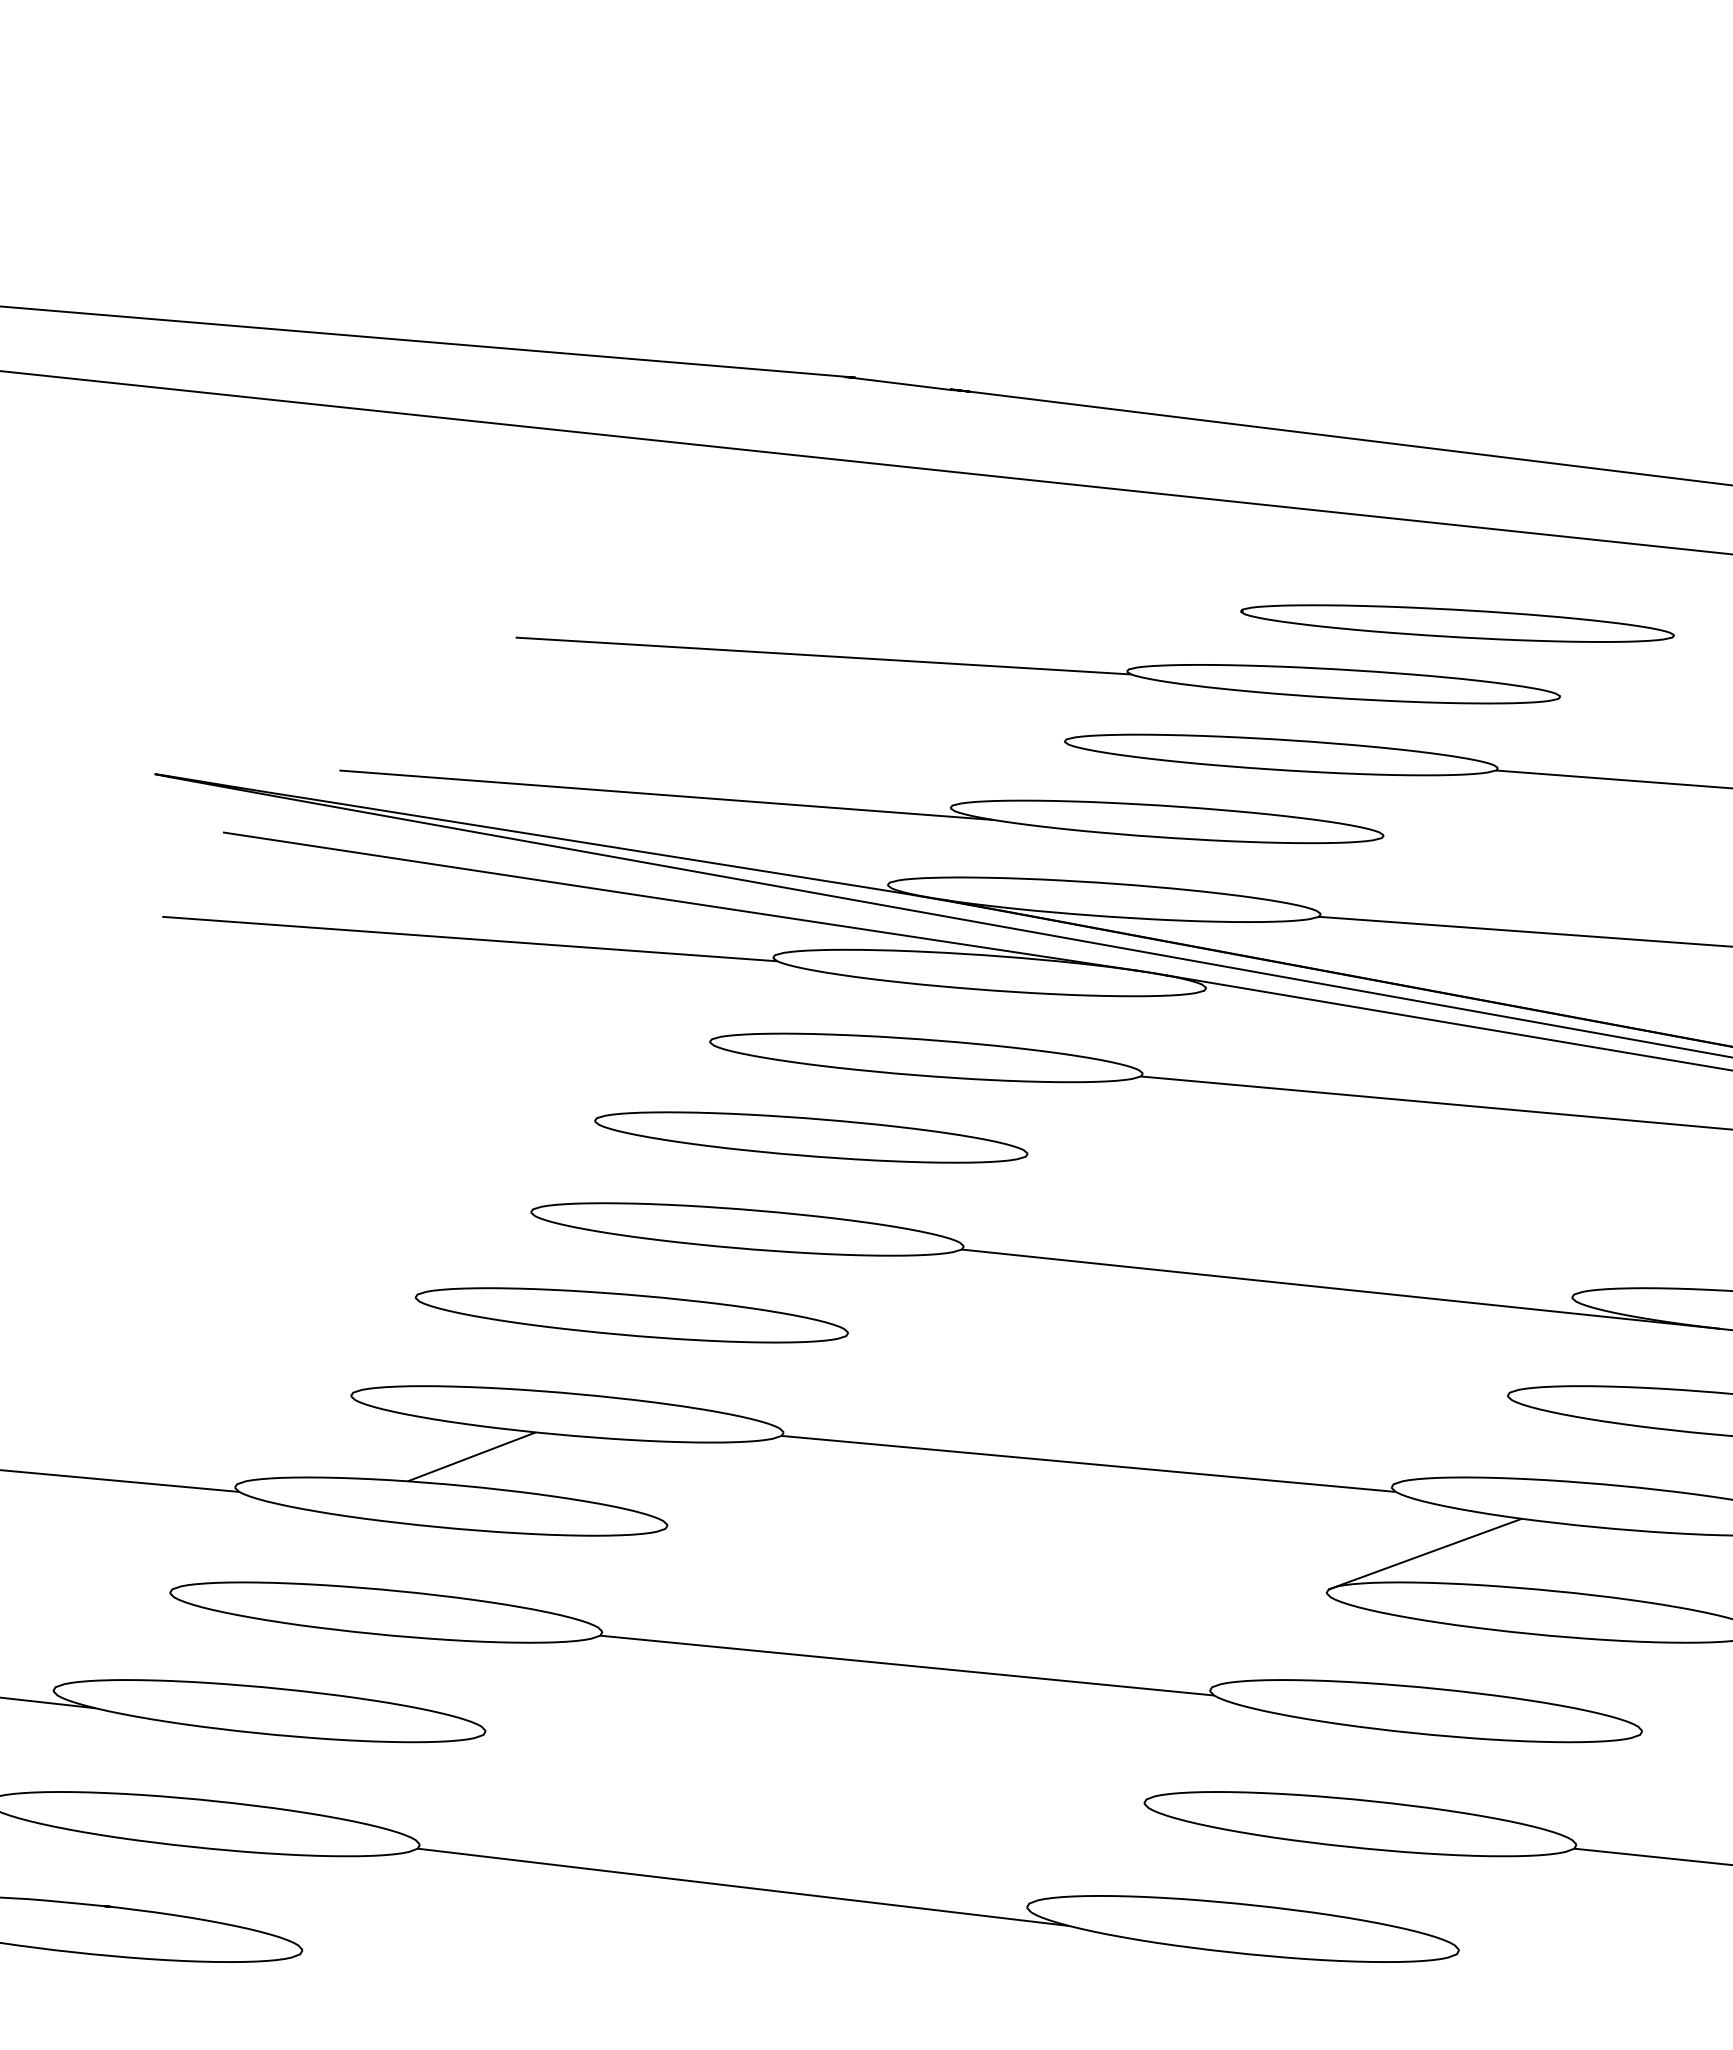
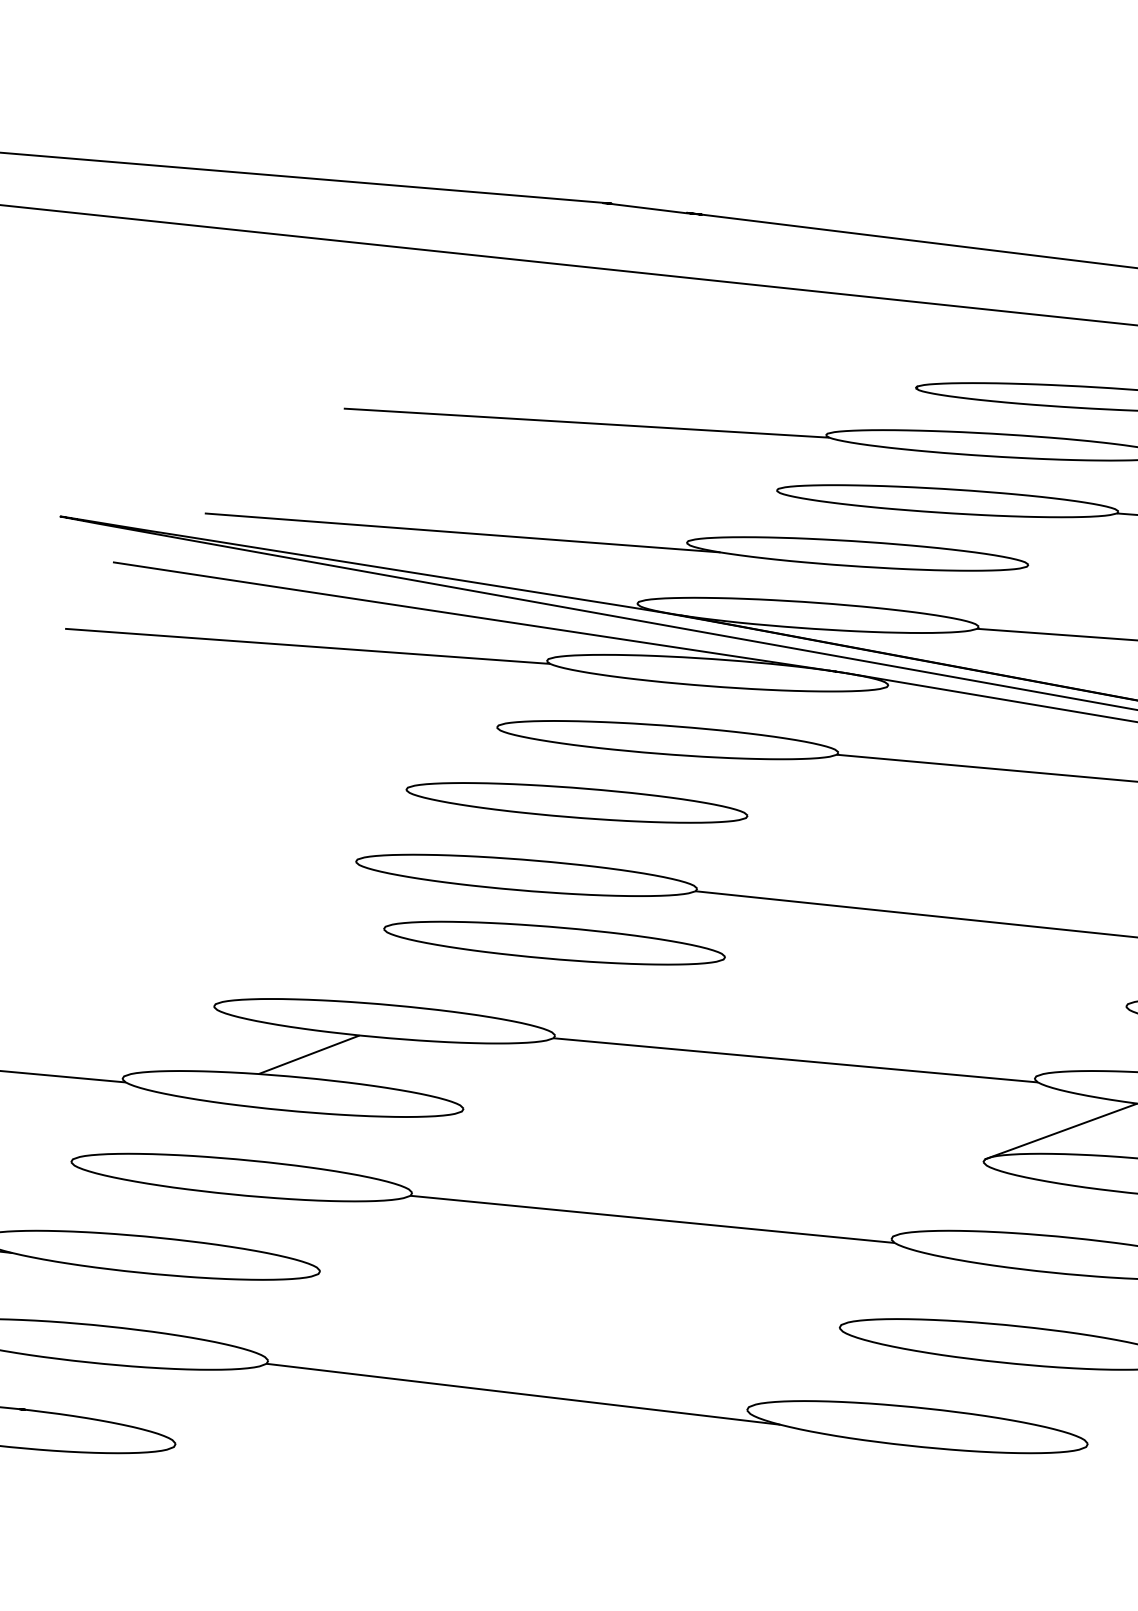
part: (631, 1315) -> (554, 943), moved

